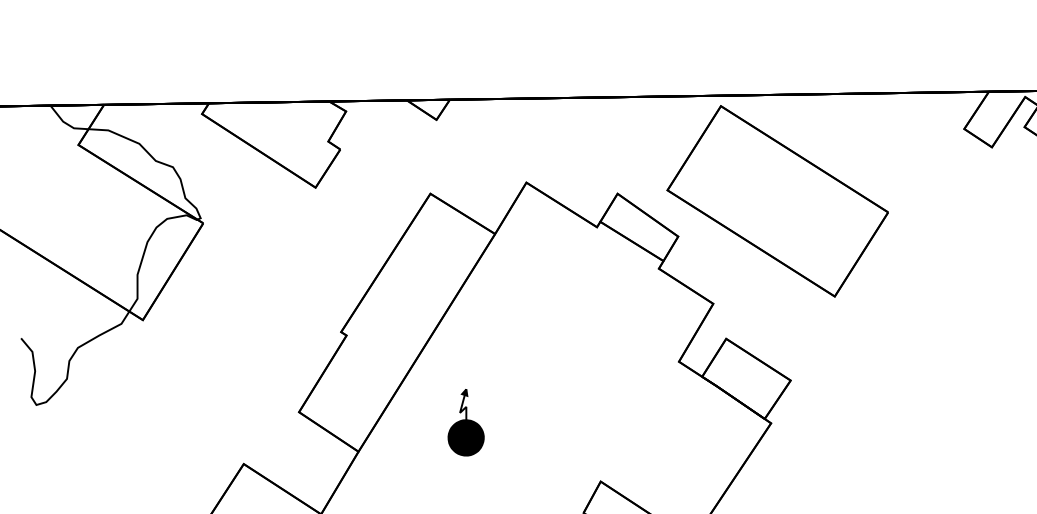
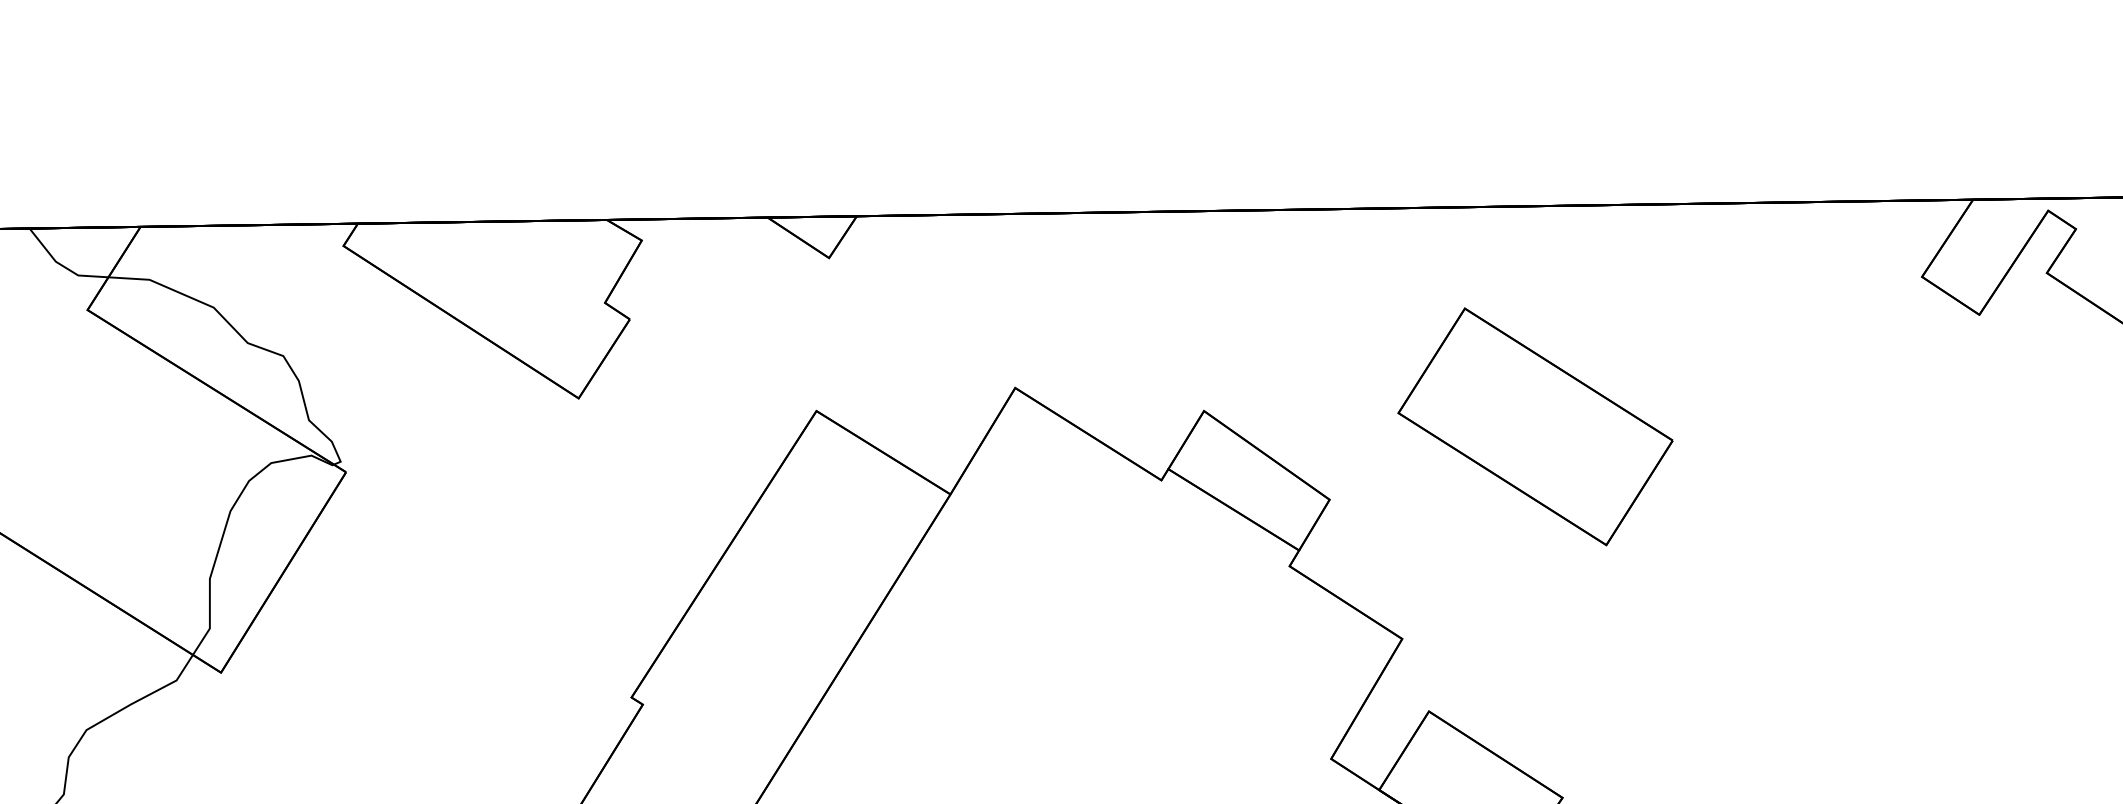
part: (777, 201) -> (1535, 427), size x0.6

